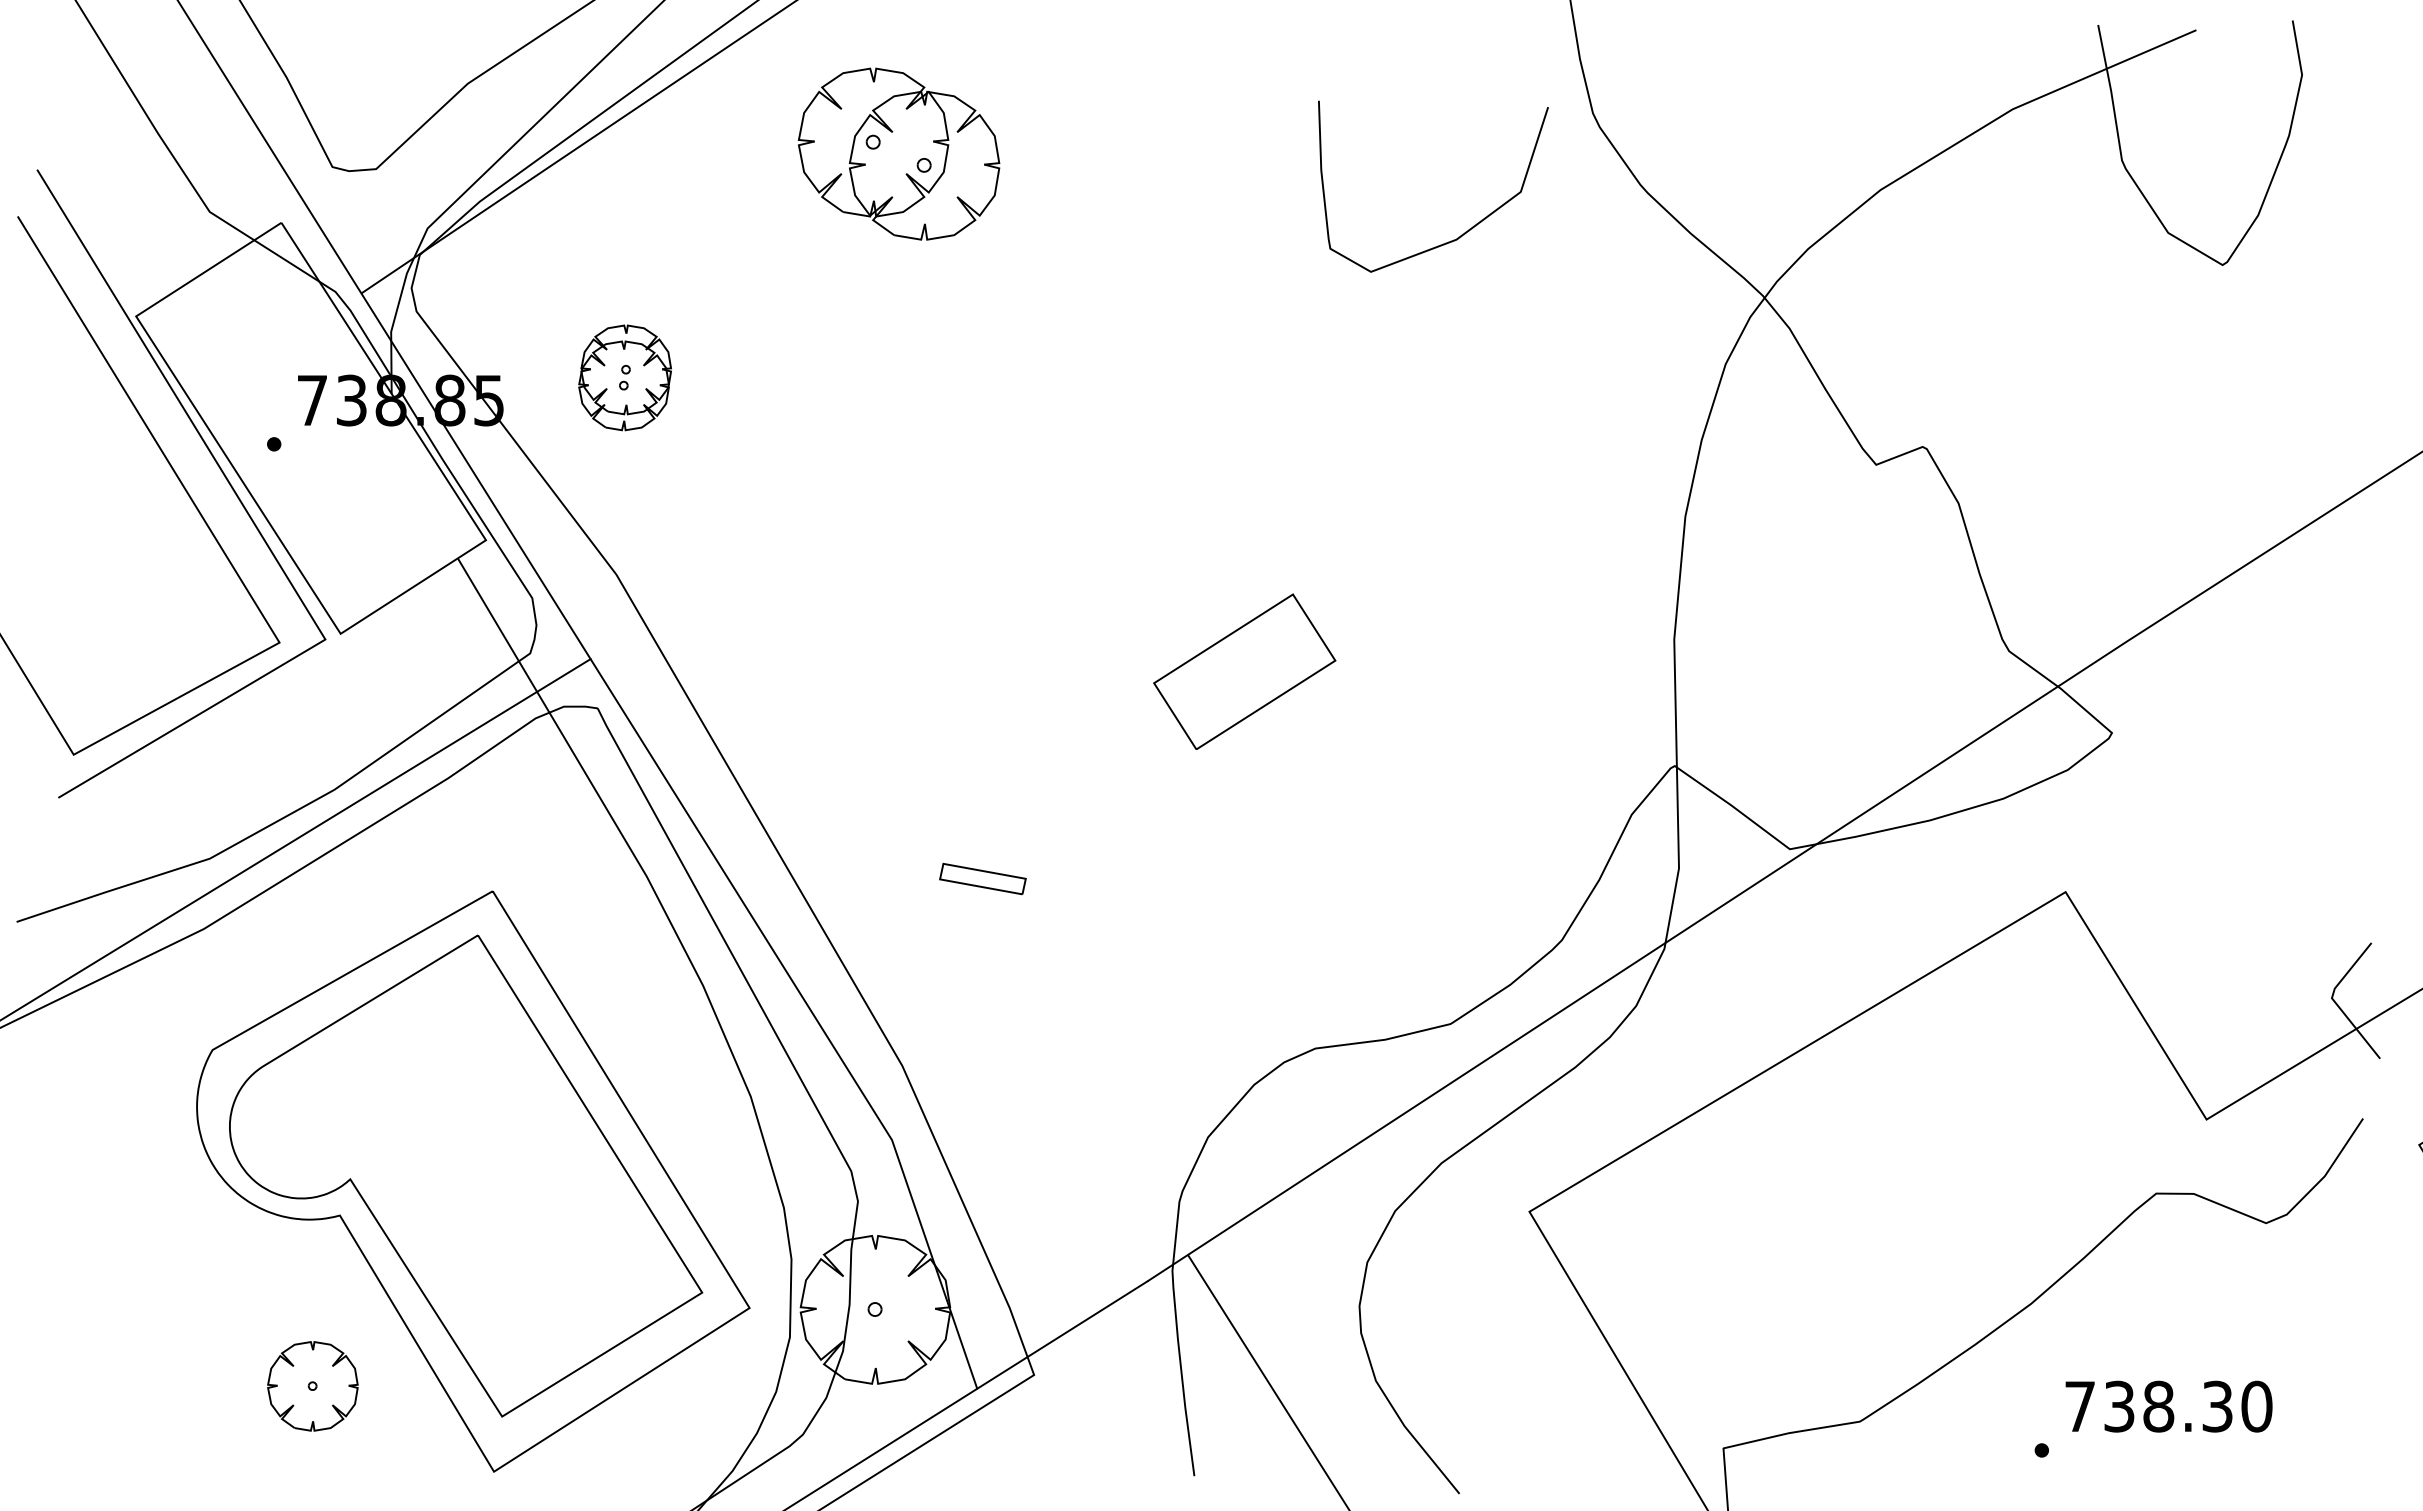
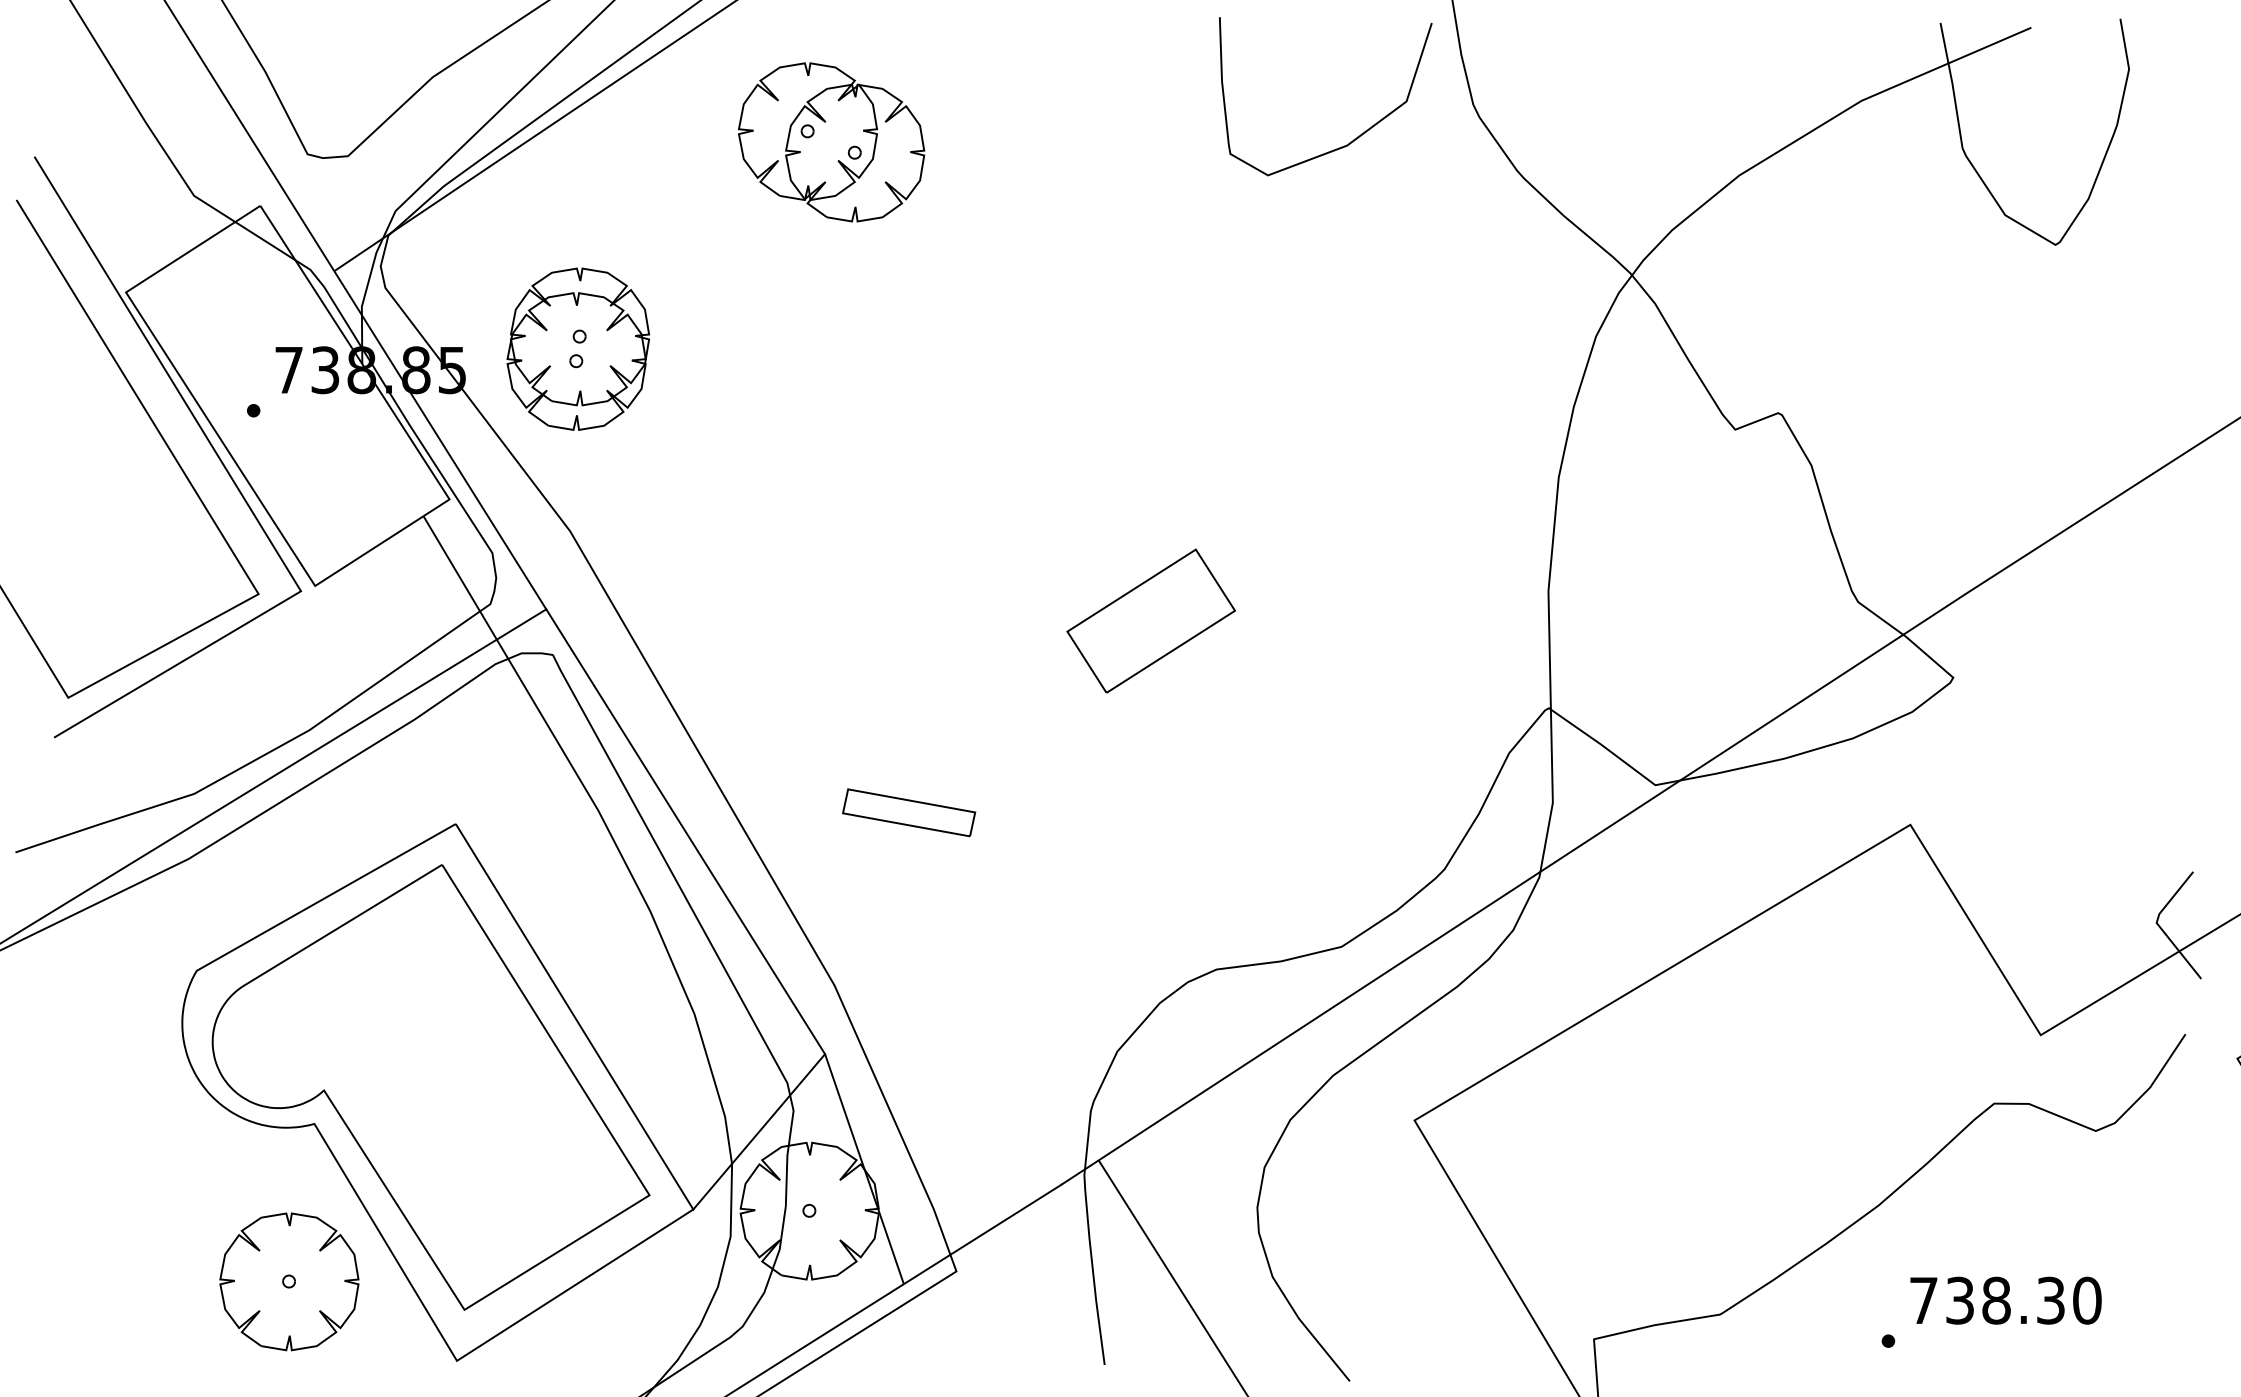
curve: (1465, 231) -> (1355, 138), moved
part: (624, 377) -> (577, 348), size x1.67
part: (982, 878) -> (908, 812), size x1.67
line: (820, 1224) -> (758, 1132), added
part: (312, 1386) -> (289, 1282), size x1.67

